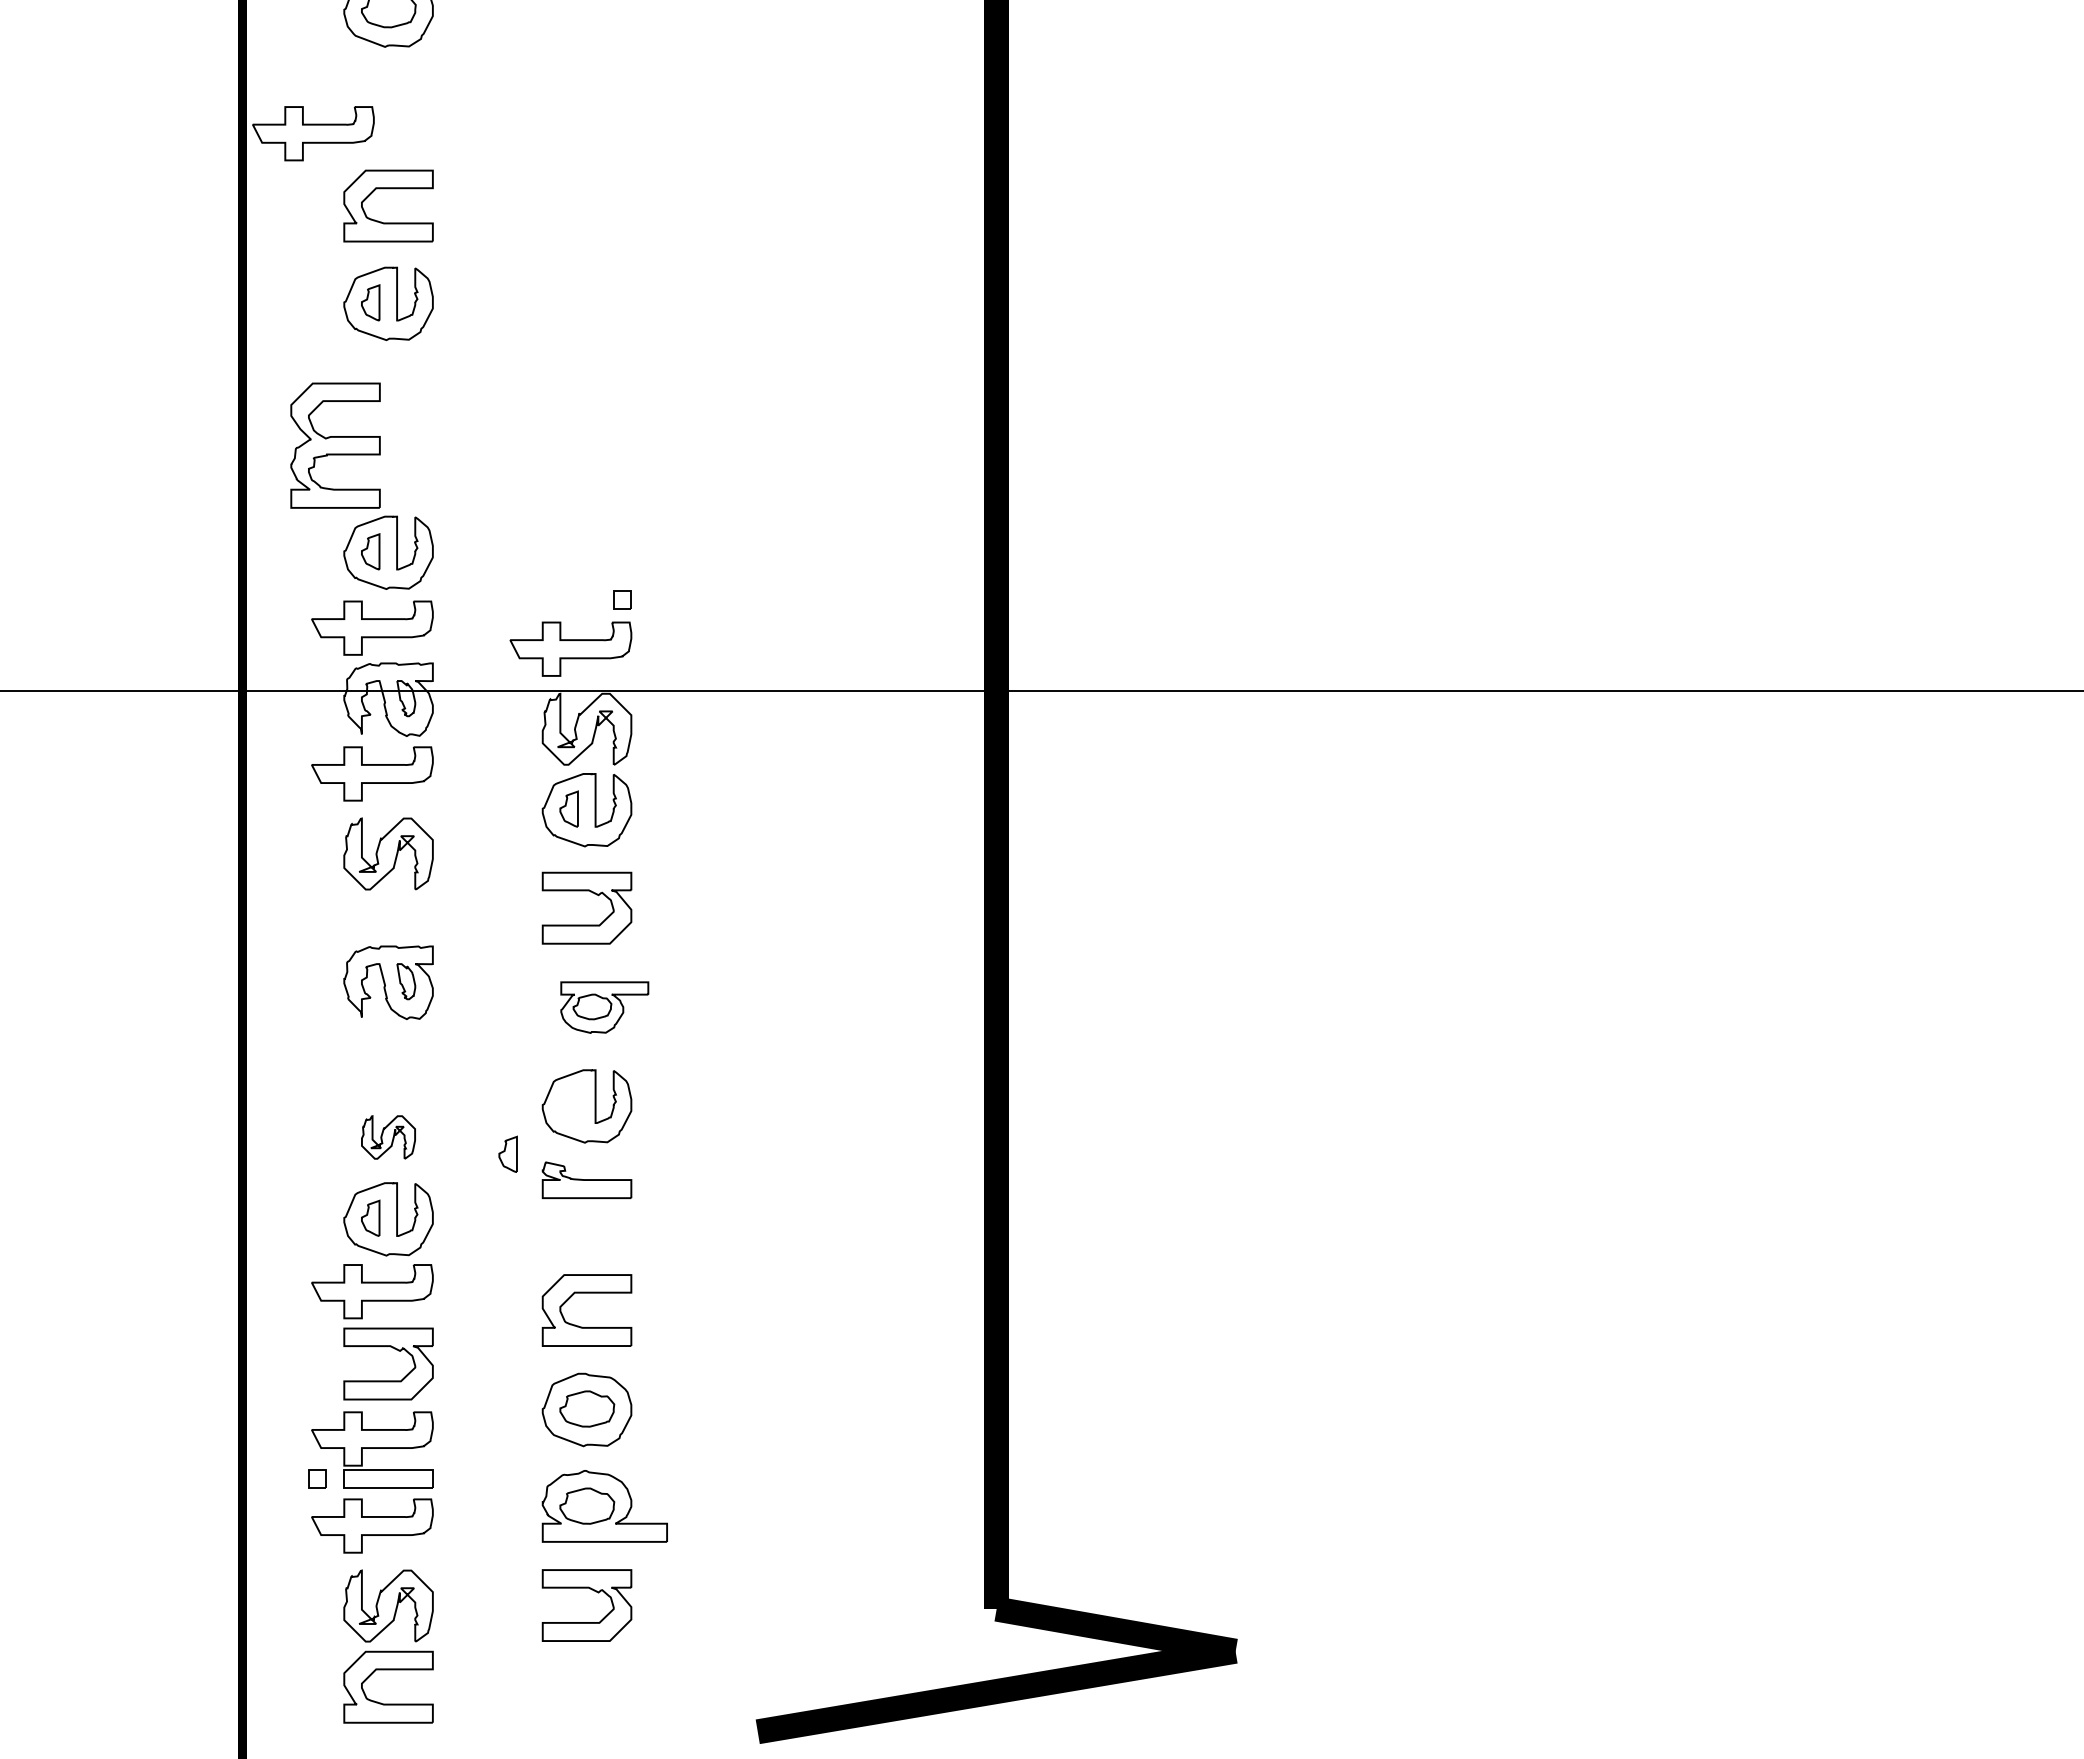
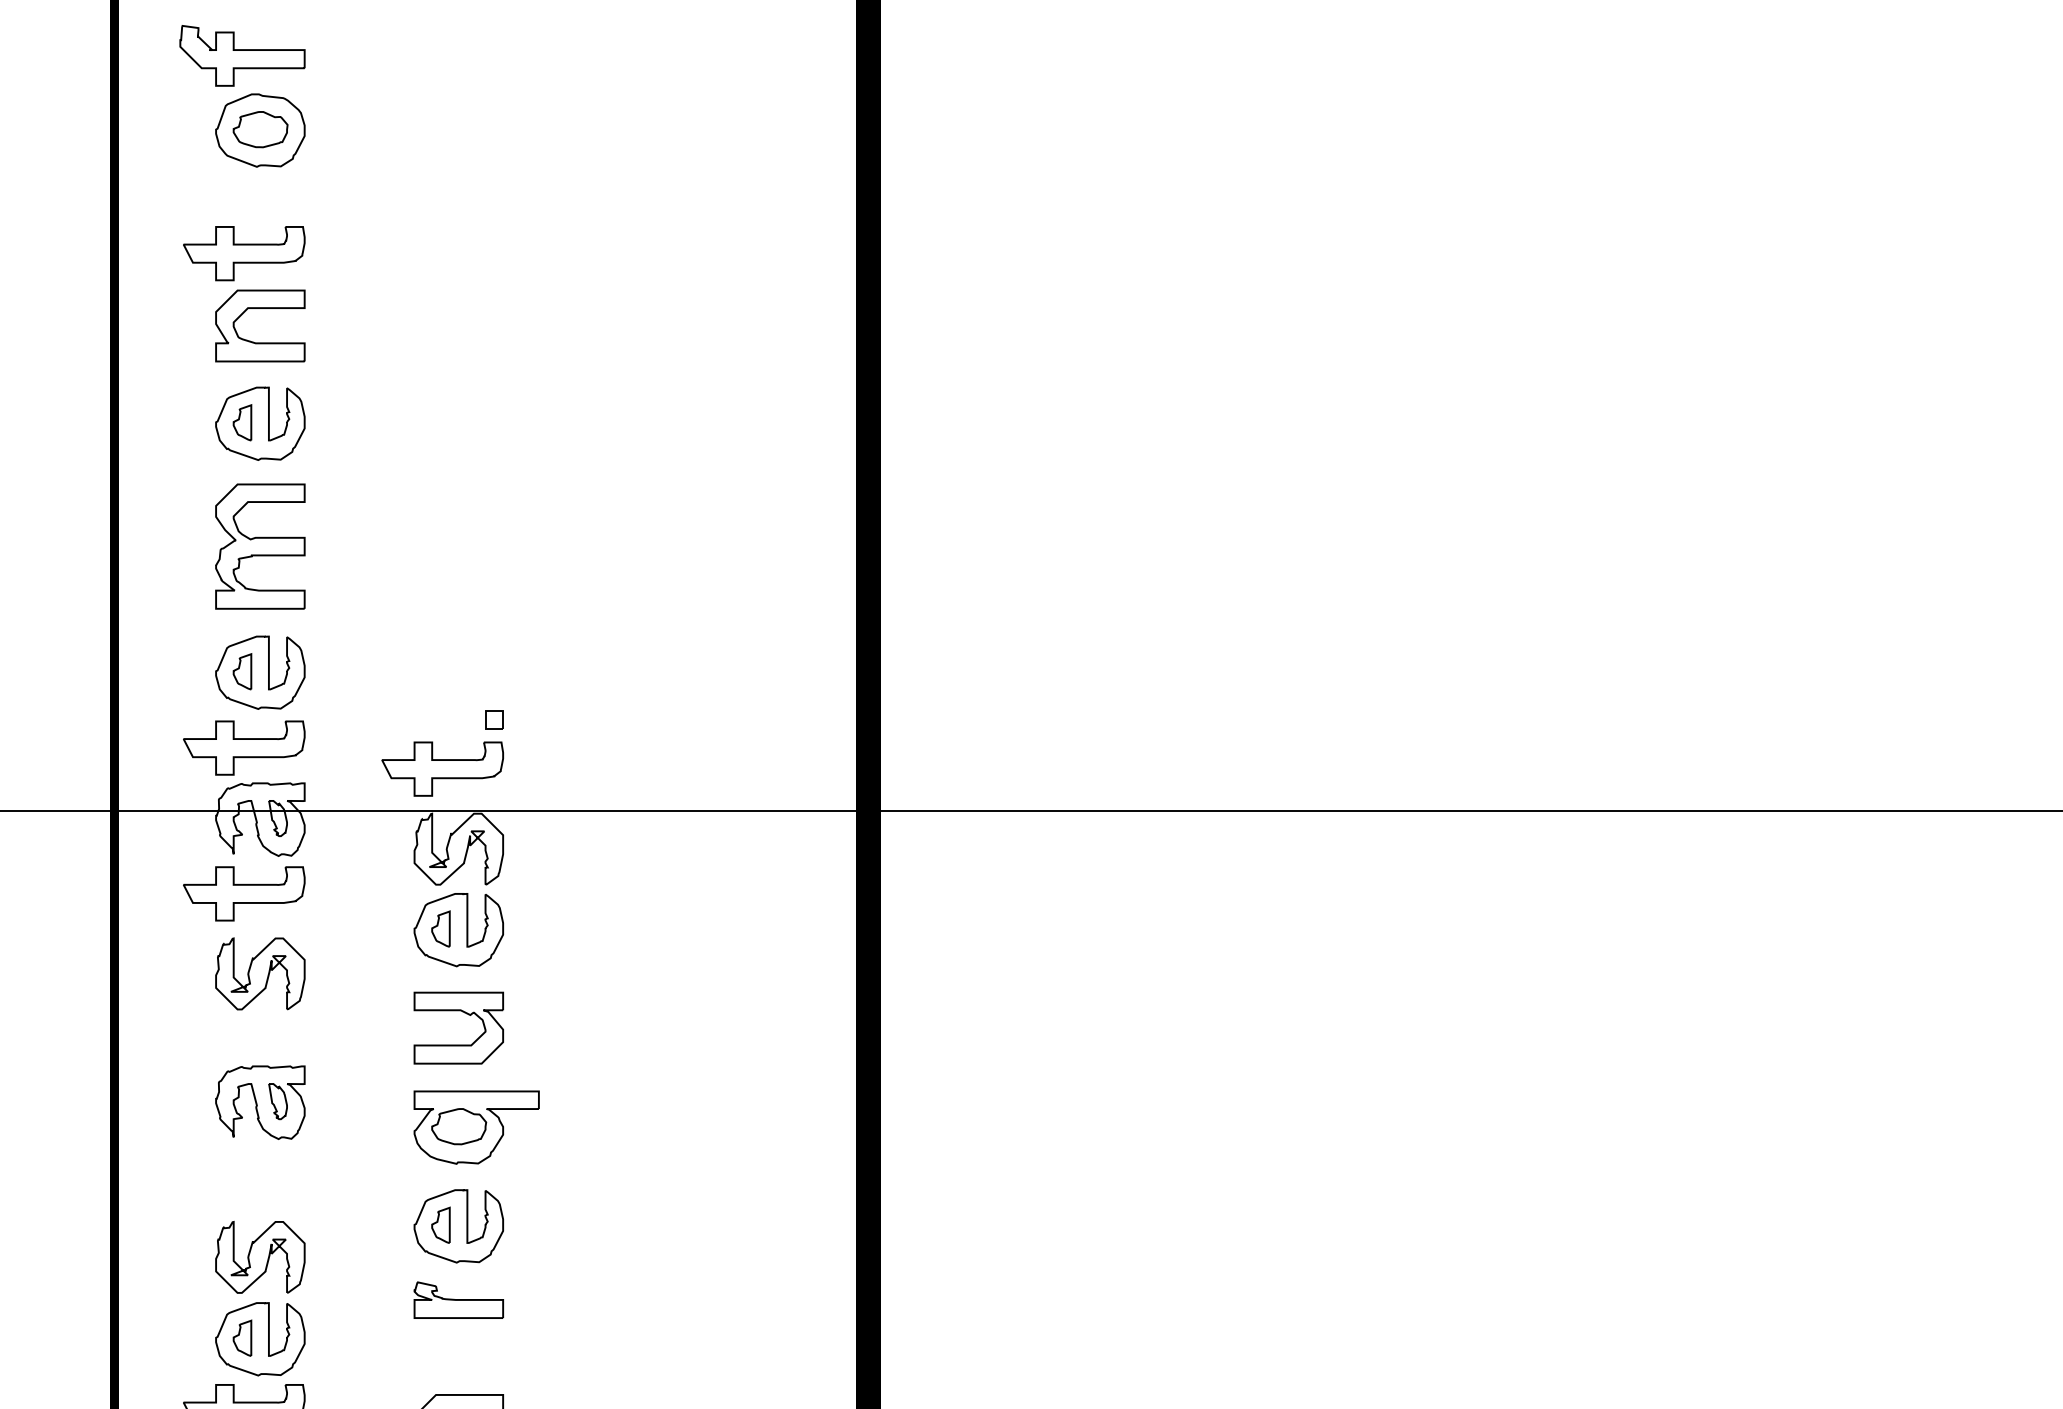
part: (313, 133) -> (244, 253), moved
part: (335, 445) -> (260, 546), moved
part: (604, 1007) -> (476, 1127), size x1.43
part: (388, 1137) -> (260, 1257), size x1.67
part: (507, 1153) -> (440, 1224), moved

